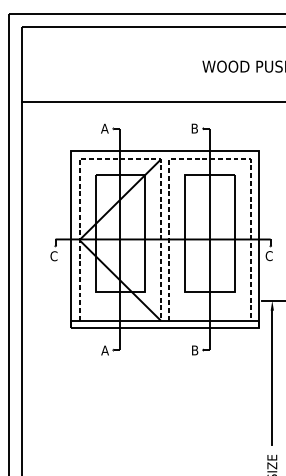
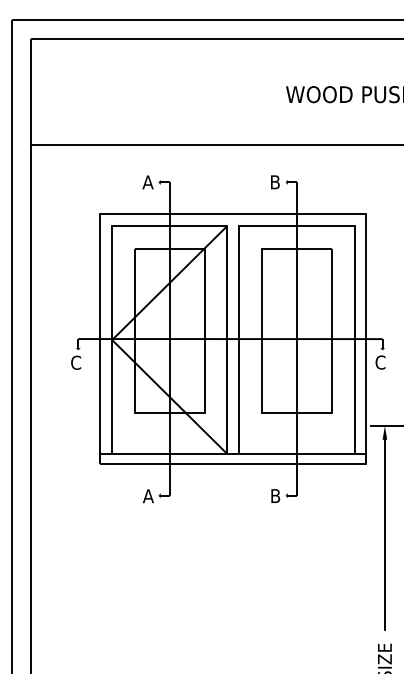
line: (120, 159) -> (169, 225), dashed -> solid
line: (209, 159) -> (296, 225), dashed -> solid

